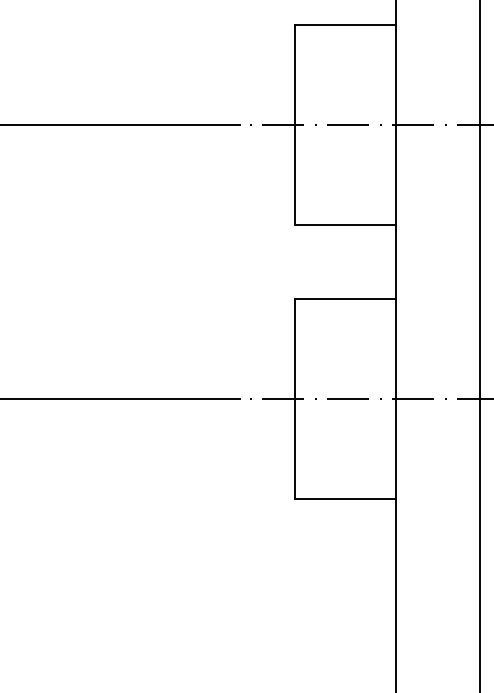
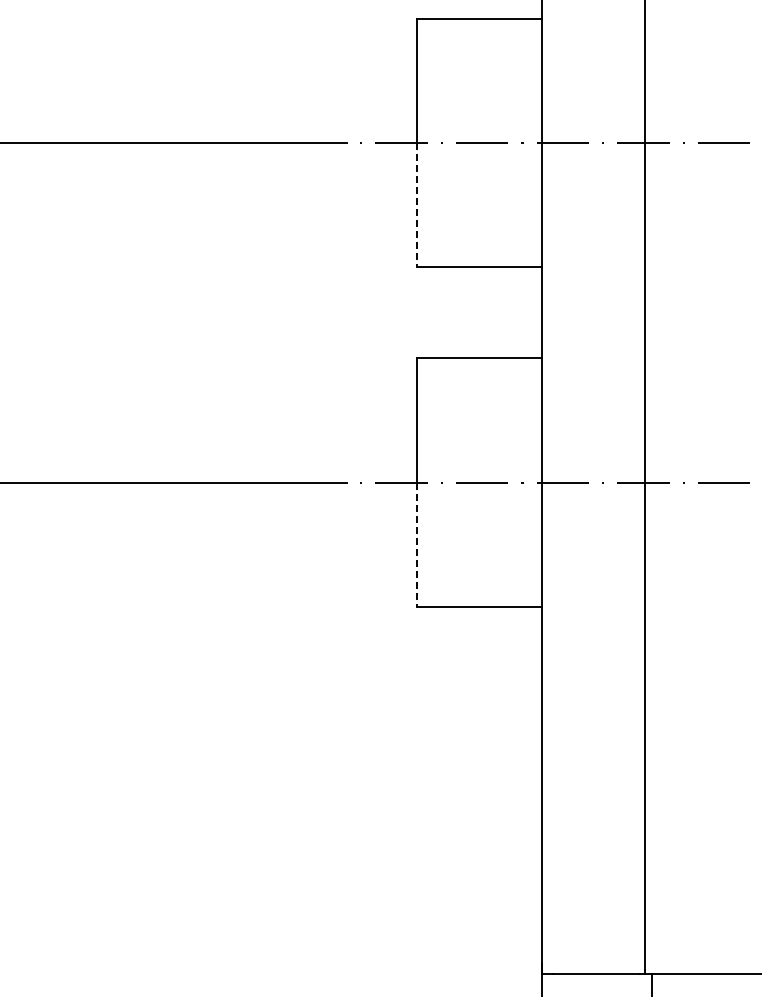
line: (295, 175) -> (416, 205), solid -> dashed
line: (295, 449) -> (416, 545), solid -> dashed

